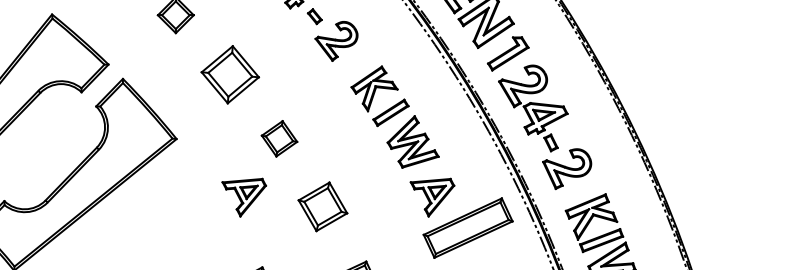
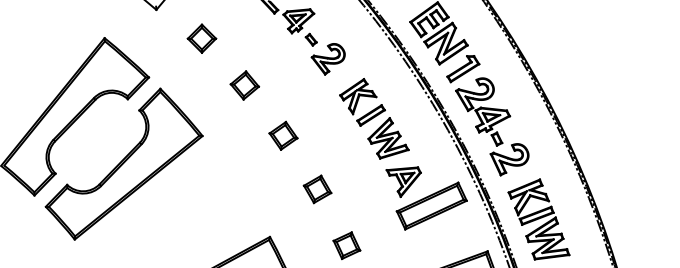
part: (229, 74) -> (244, 85), size x0.62
part: (243, 196) -> (255, 181), removed
part: (322, 207) -> (317, 189), size x0.71

